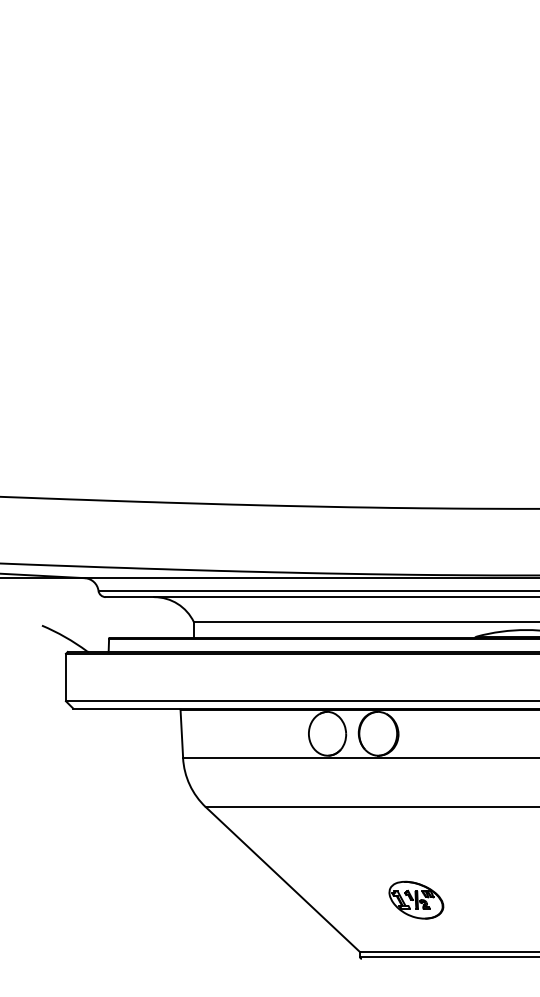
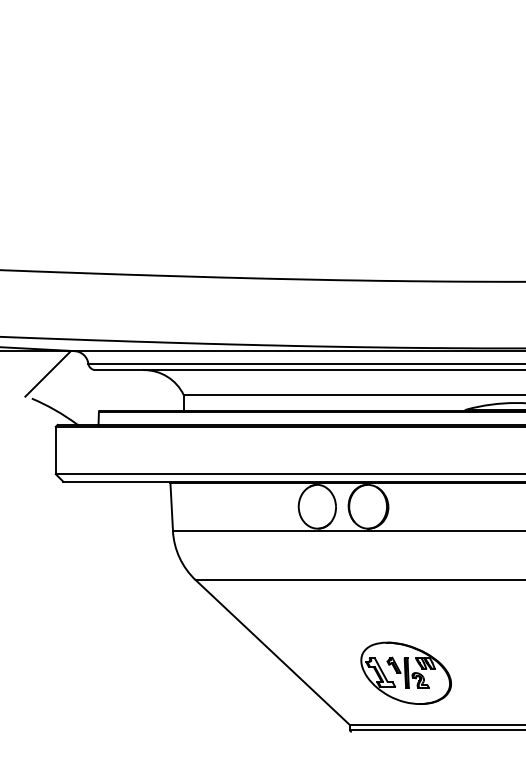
hatch: (57, 600) -> (47, 373), added
part: (416, 899) -> (406, 672), size x1.67

